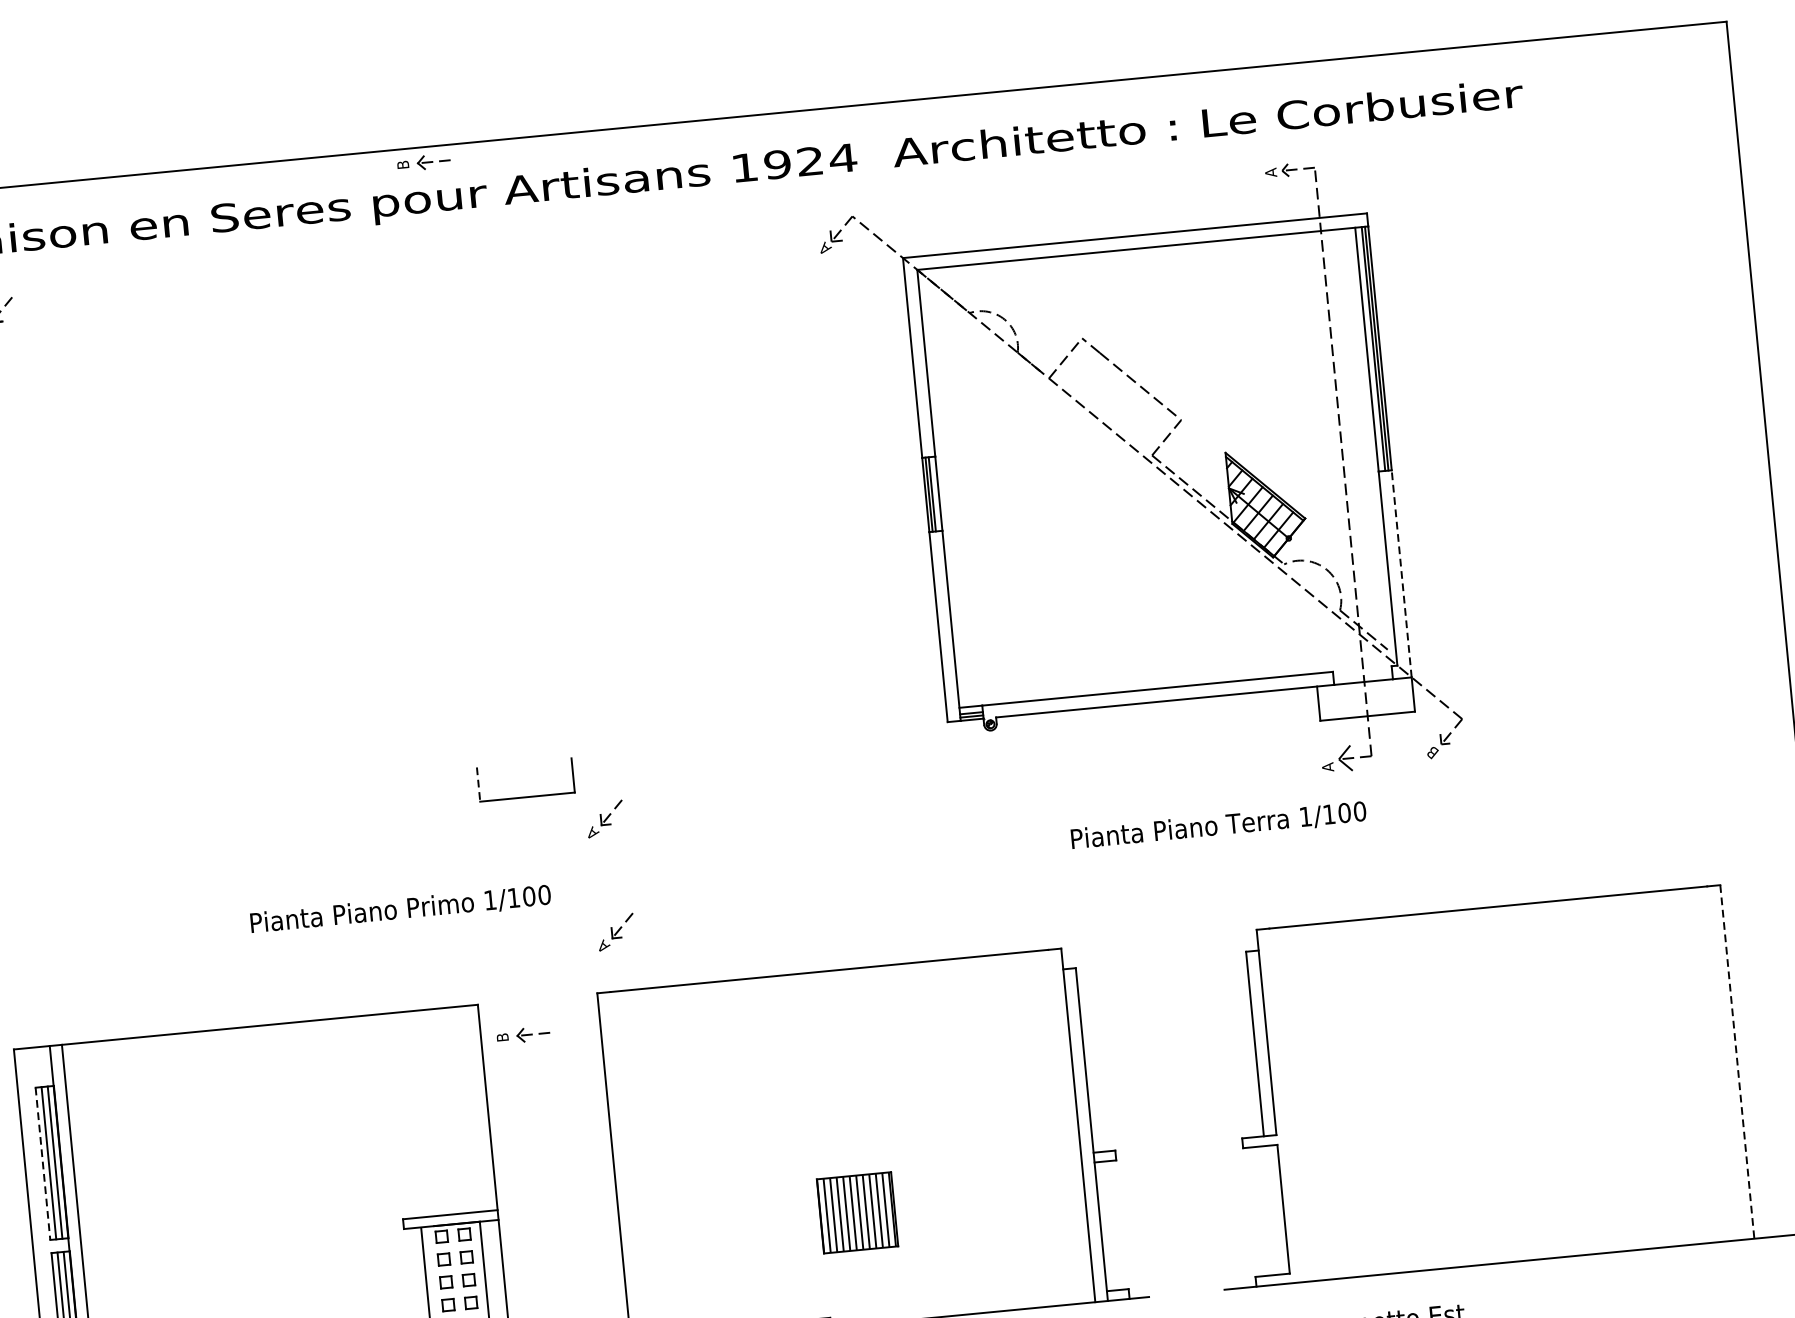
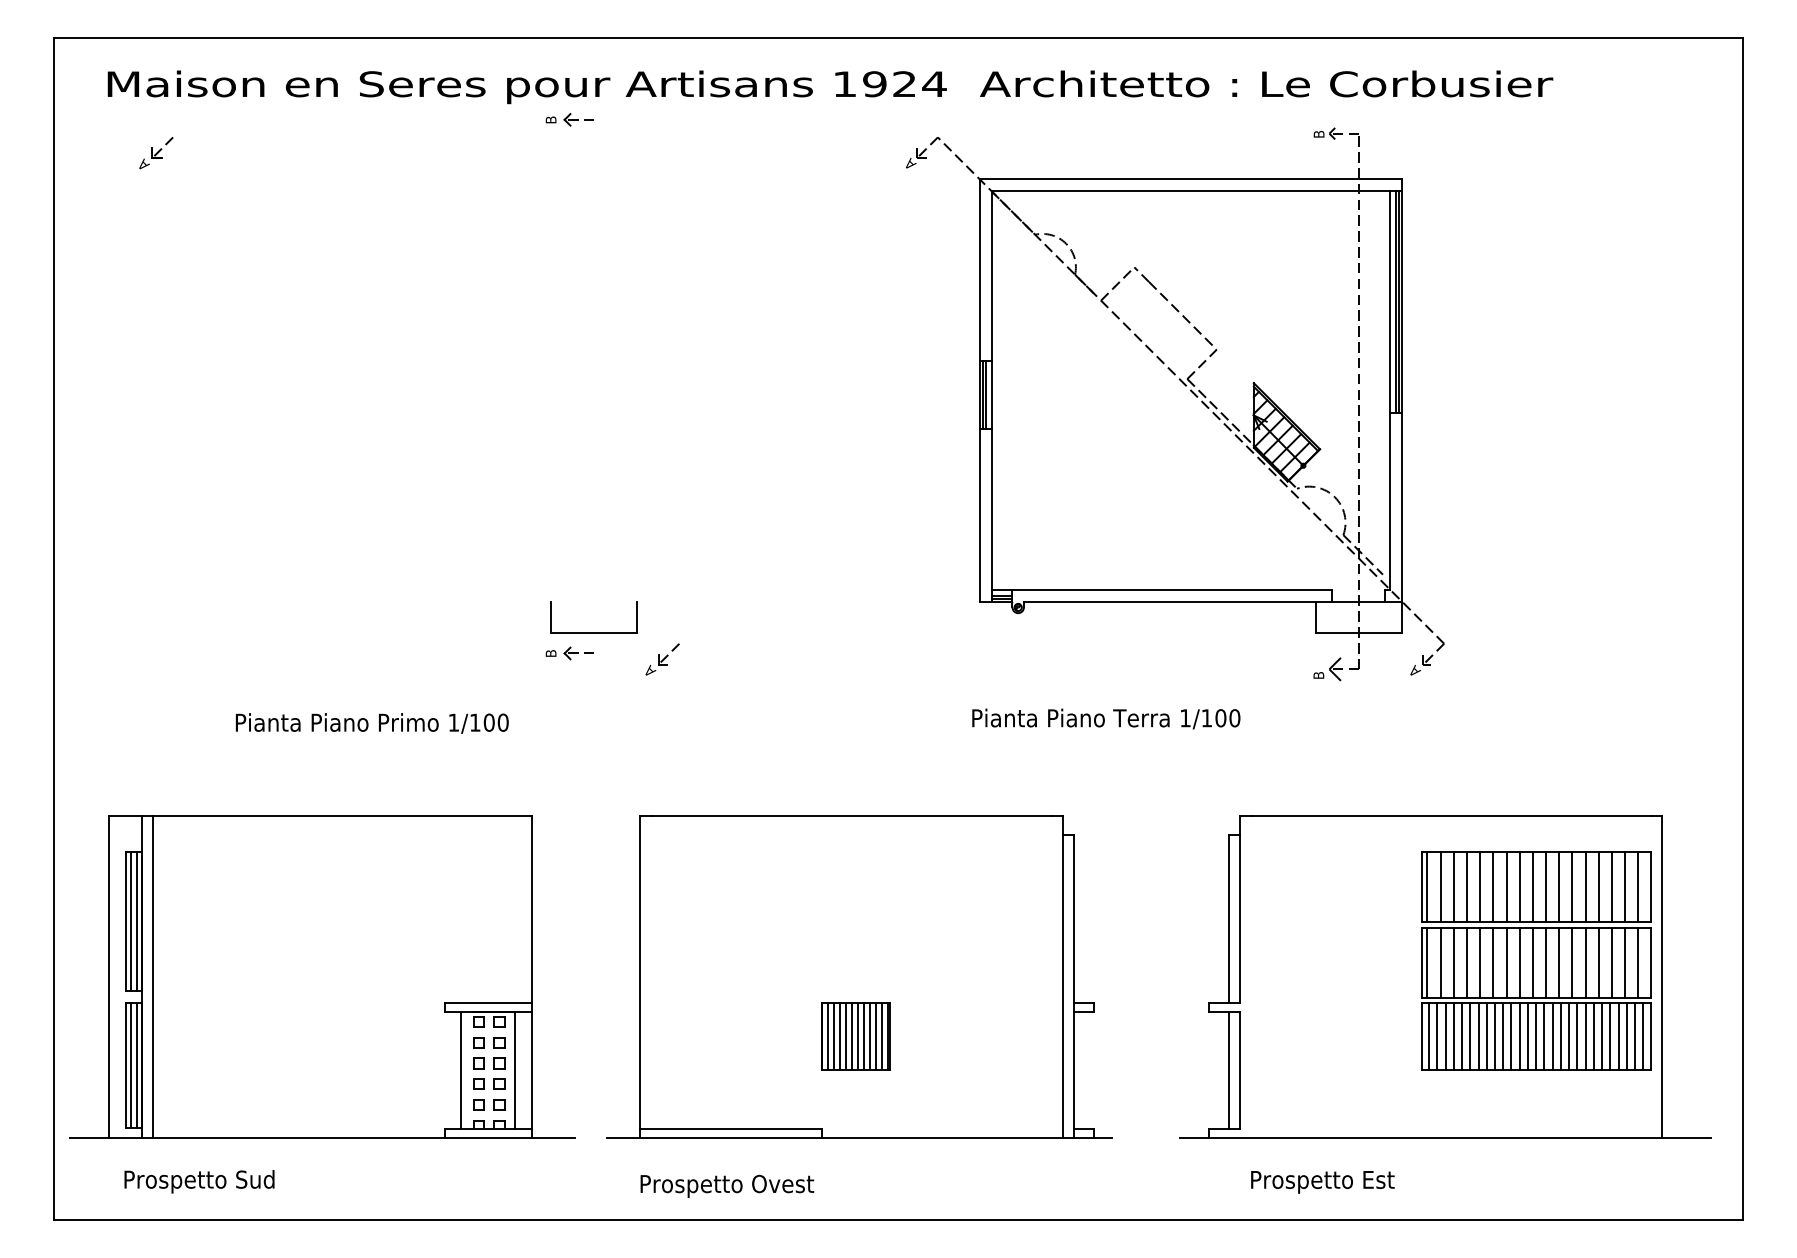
part: (423, 162) -> (569, 119), moved
text: (1270, 172) -> (1318, 134), A -> B
line: (1402, 573) -> (1402, 507), dashed -> solid
text: (1433, 751) -> (1415, 670), B -> A
text: (1327, 767) -> (1318, 675), A -> B
line: (478, 784) -> (551, 617), dashed -> solid
text: (1218, 825) -> (1106, 718), moved
text: (399, 909) -> (371, 723), moved
part: (616, 932) -> (662, 762), removed
part: (522, 1035) -> (569, 653), moved
part: (1597, 1057) -> (1536, 960), added
line: (1737, 1061) -> (1662, 976), dashed -> solid
line: (43, 1164) -> (125, 922), dashed -> solid
line: (1271, 1209) -> (1229, 1069), added

